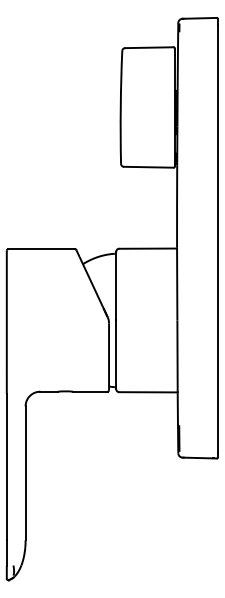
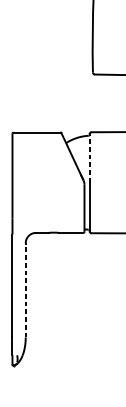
line: (116, 285) -> (89, 158), solid -> dashed
line: (25, 473) -> (25, 290), solid -> dashed

